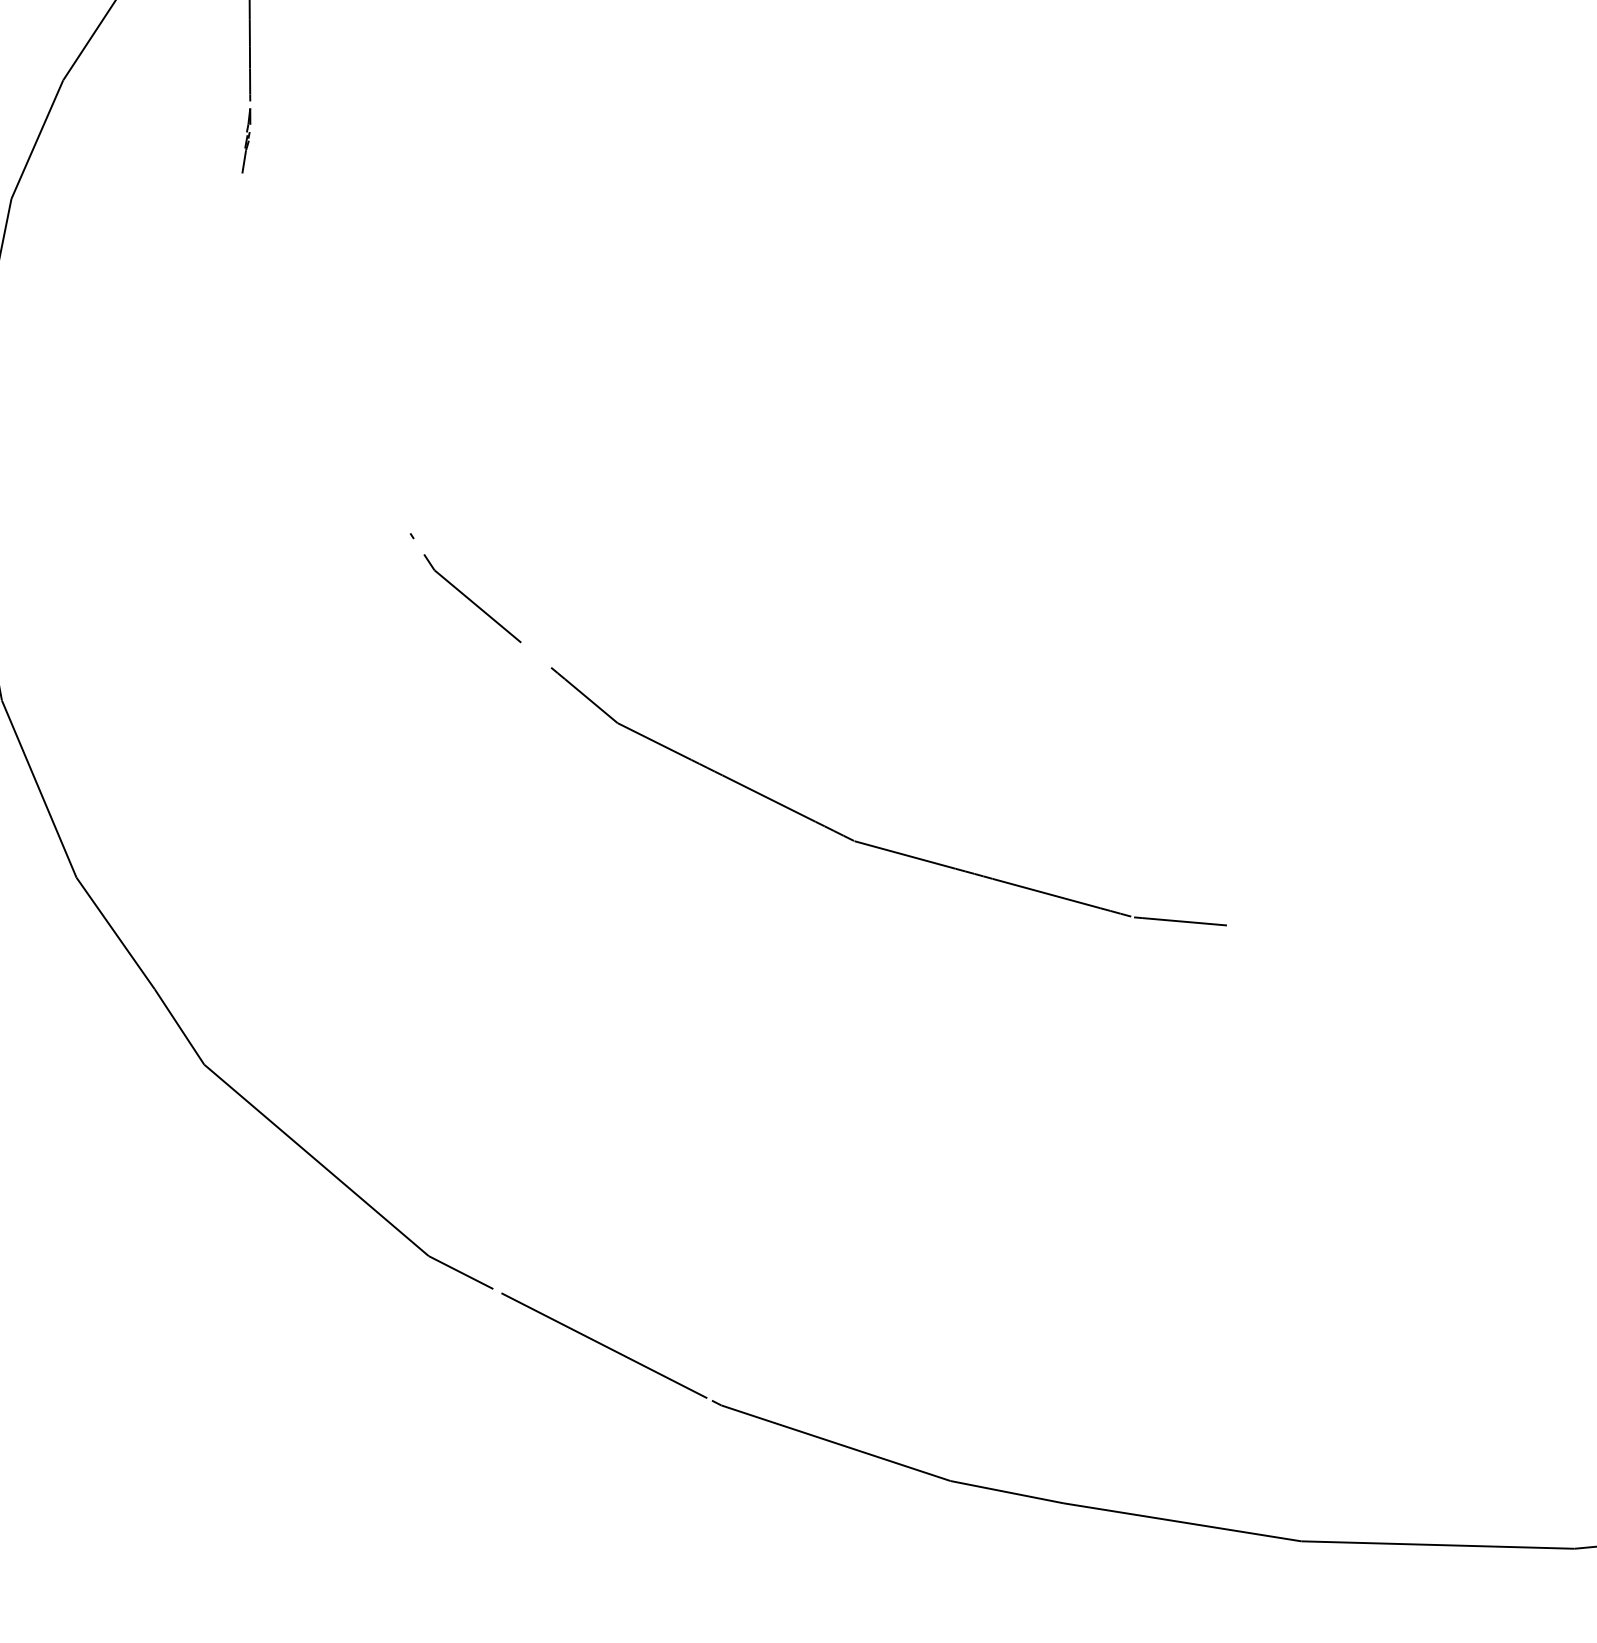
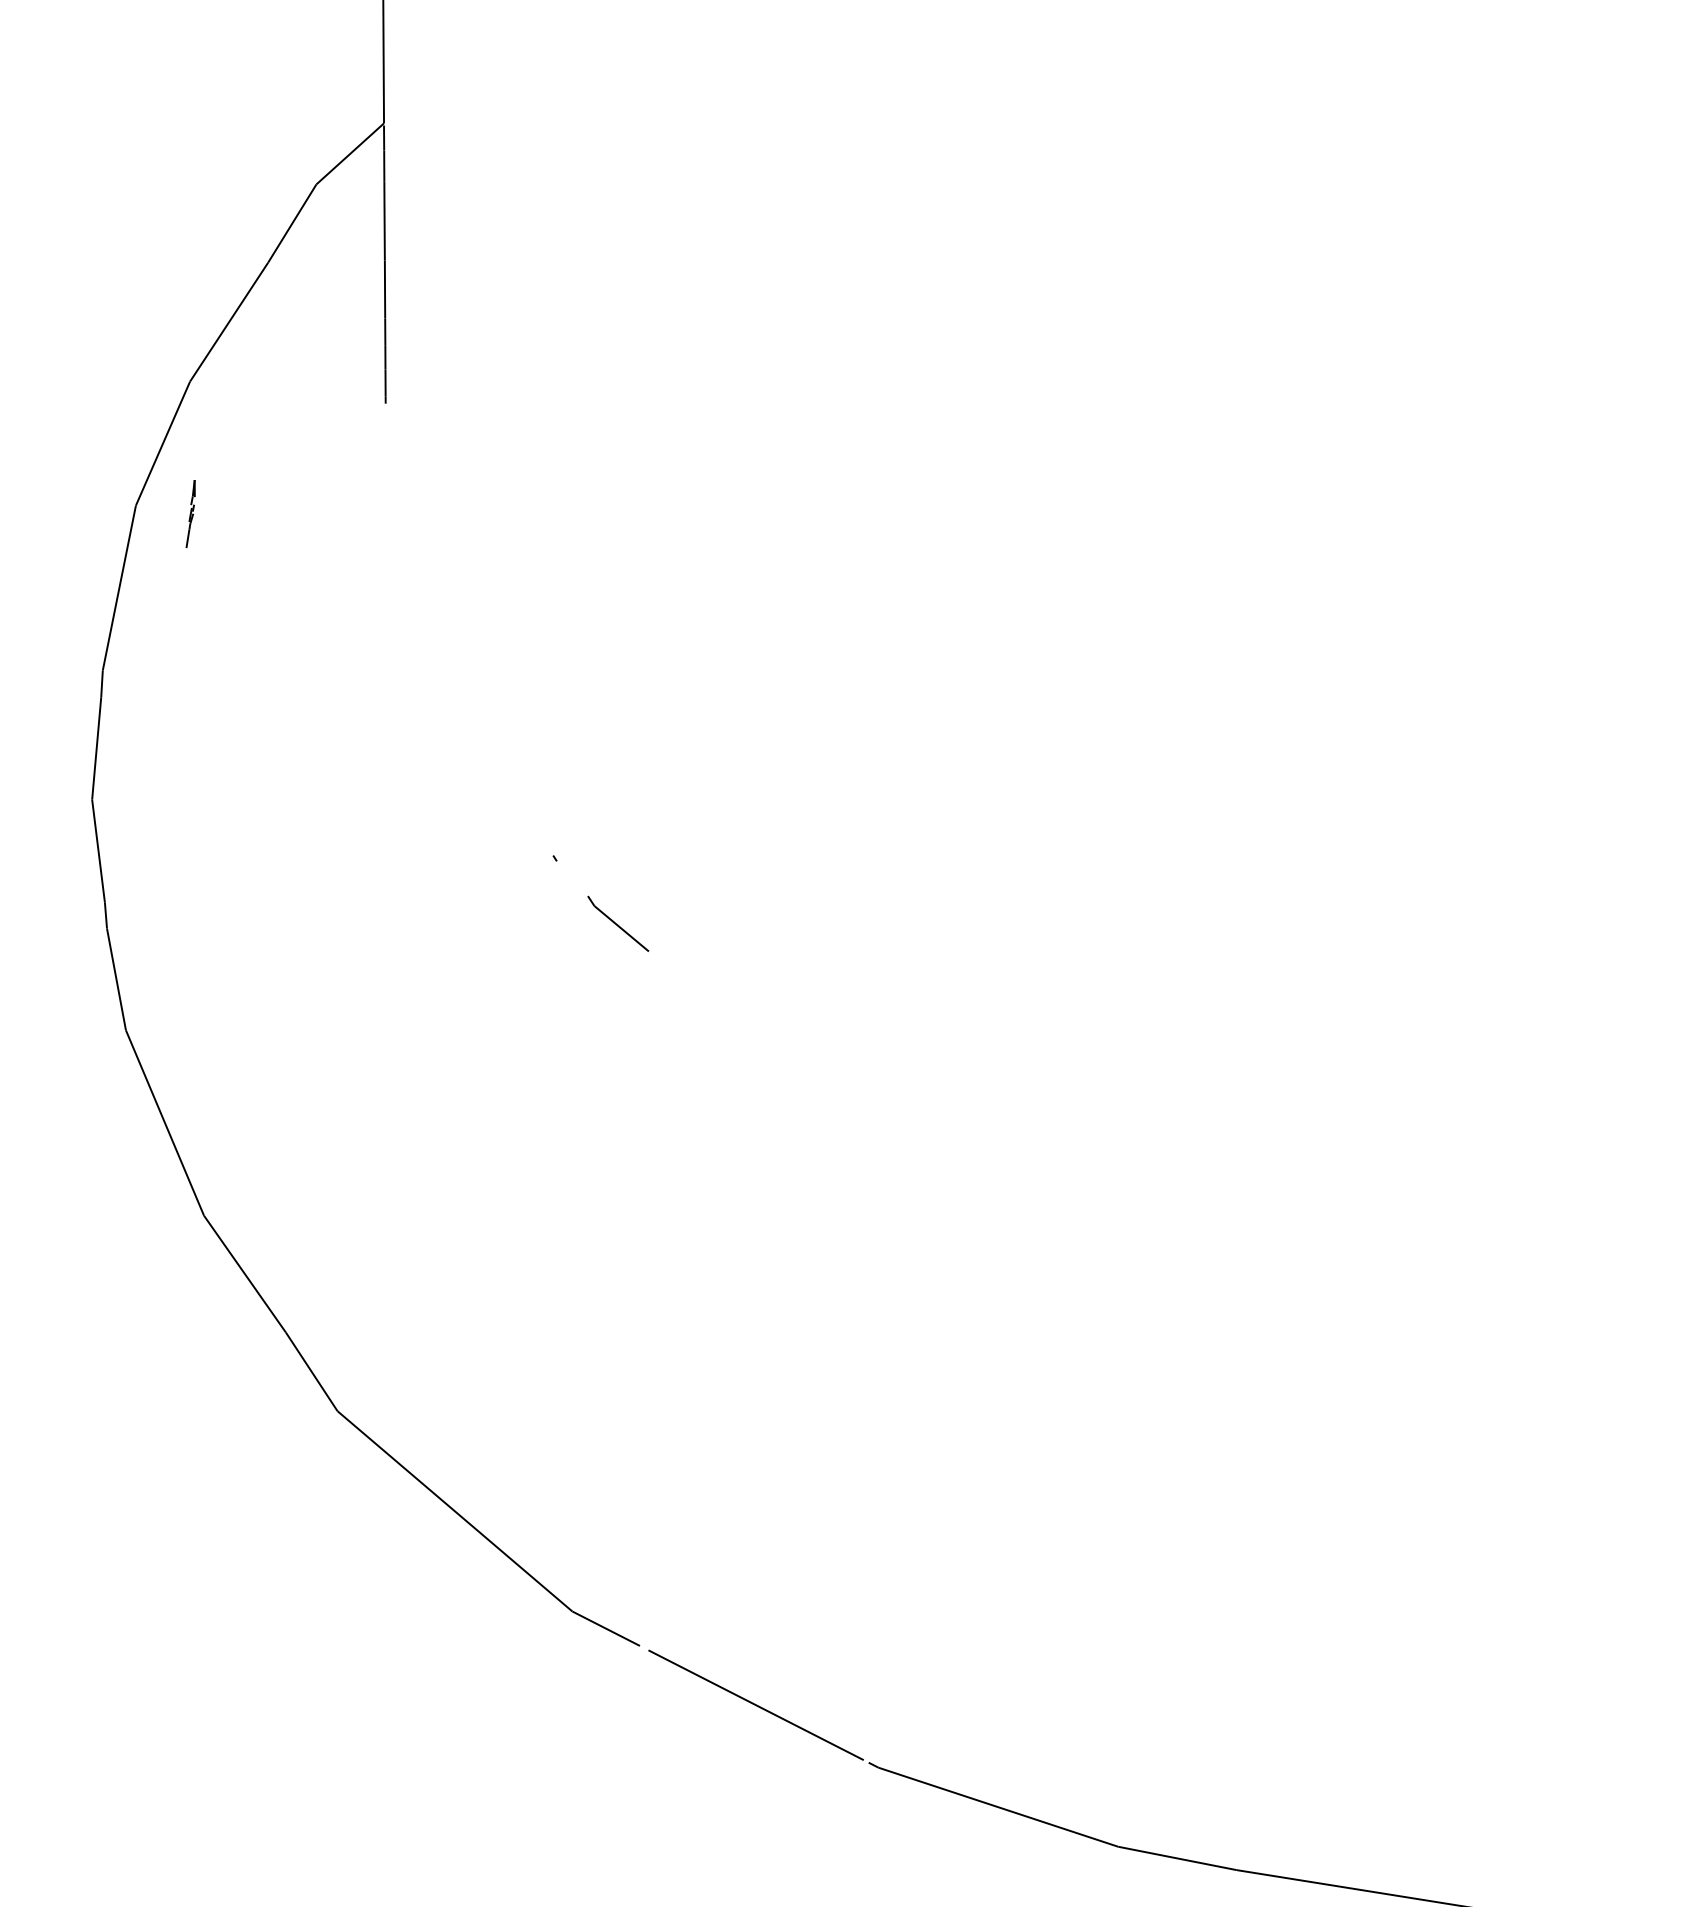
part: (246, 140) -> (190, 513), moved
part: (472, 598) -> (618, 923), size x0.6
part: (876, 845) -> (1040, 1182), removed

